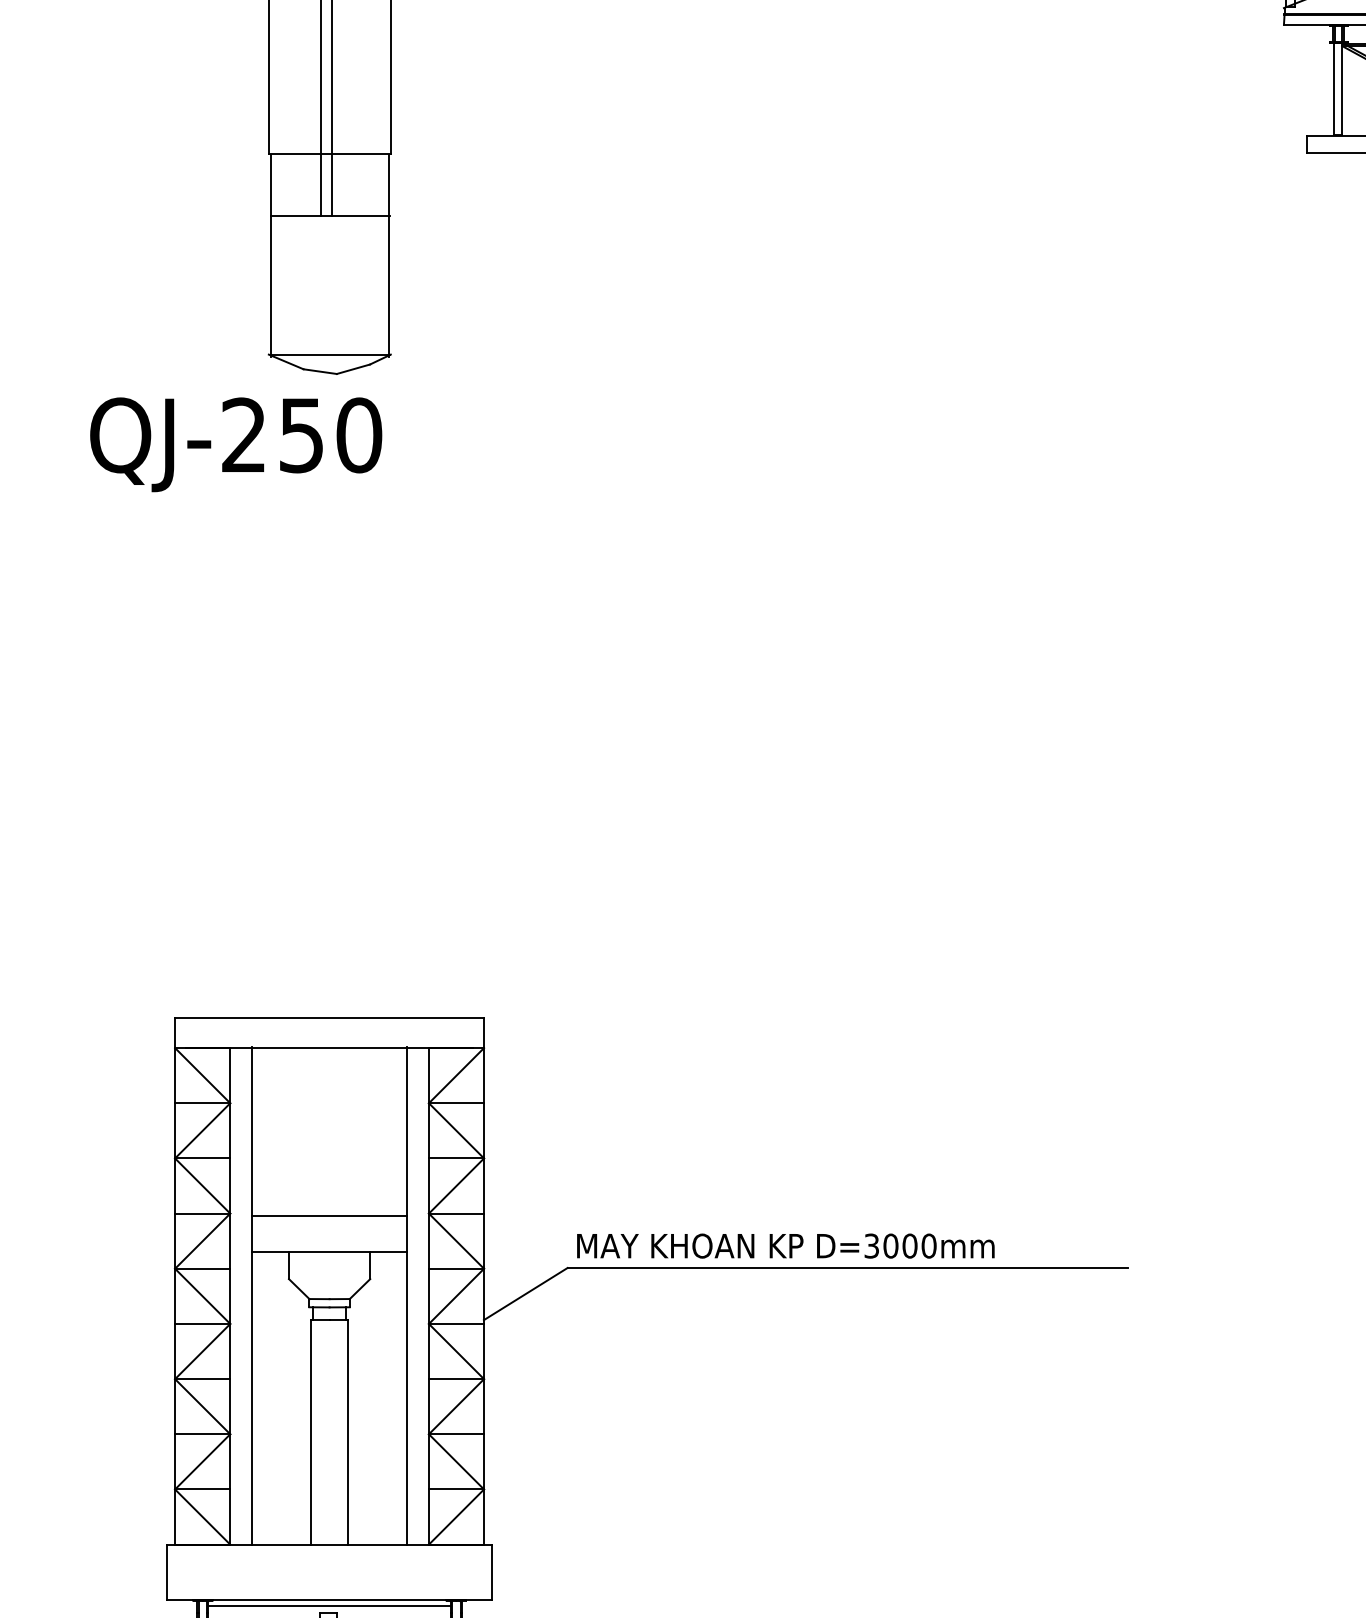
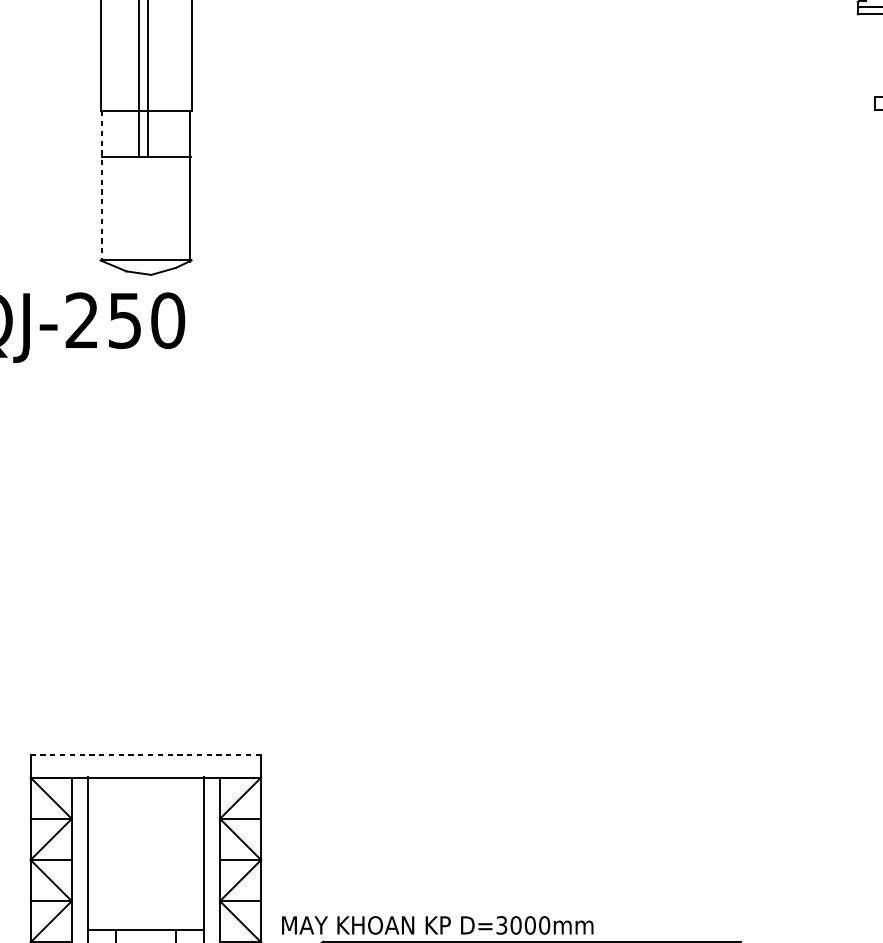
line: (270, 256) -> (101, 187), solid -> dashed
line: (330, 1017) -> (146, 754), solid -> dashed
line: (329, 1216) -> (145, 903), removed
text: (785, 1245) -> (437, 924), moved

